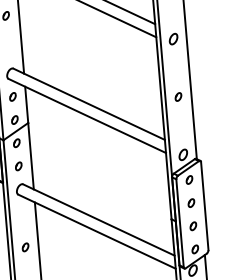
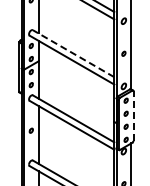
line: (88, 103) -> (73, 53), solid -> dashed
line: (204, 206) -> (133, 116), solid -> dashed

